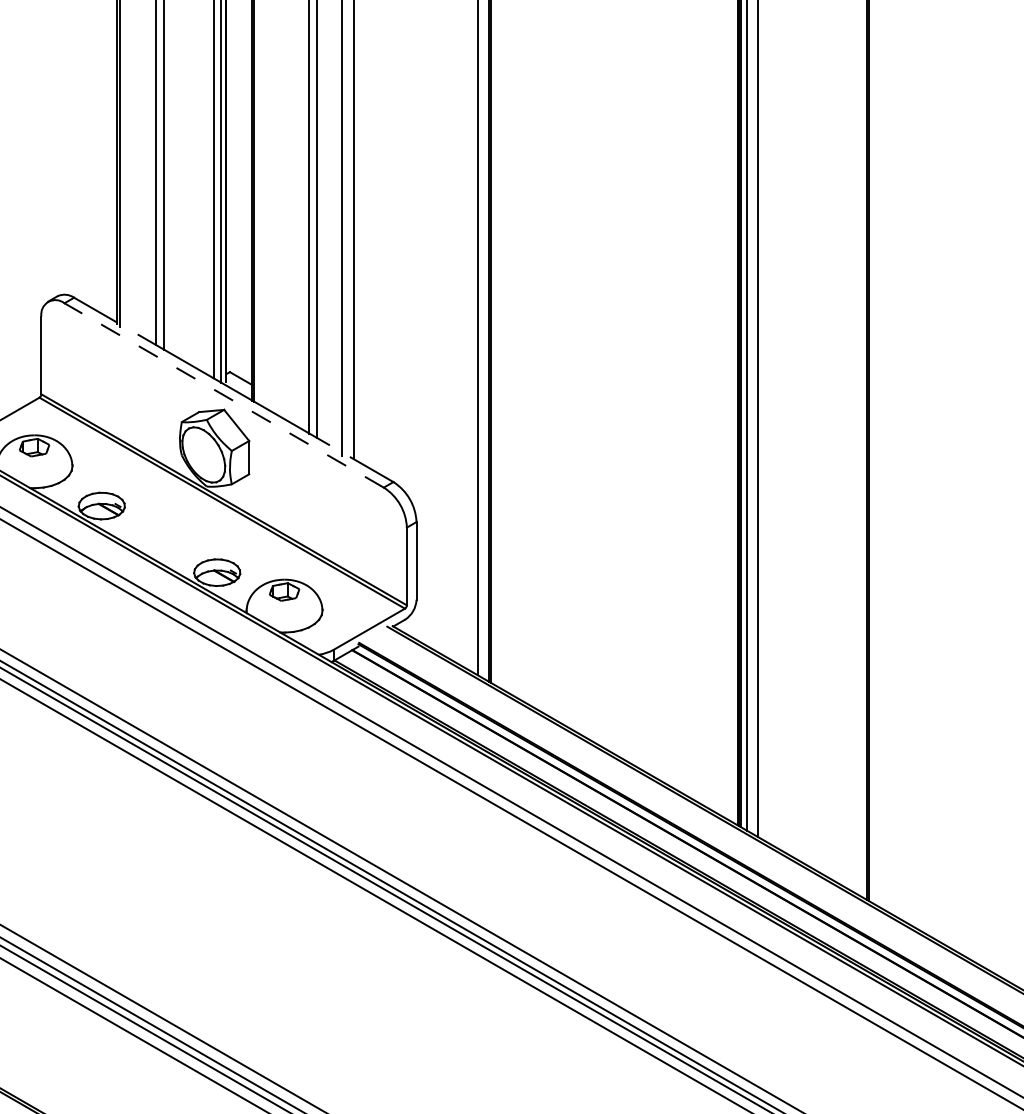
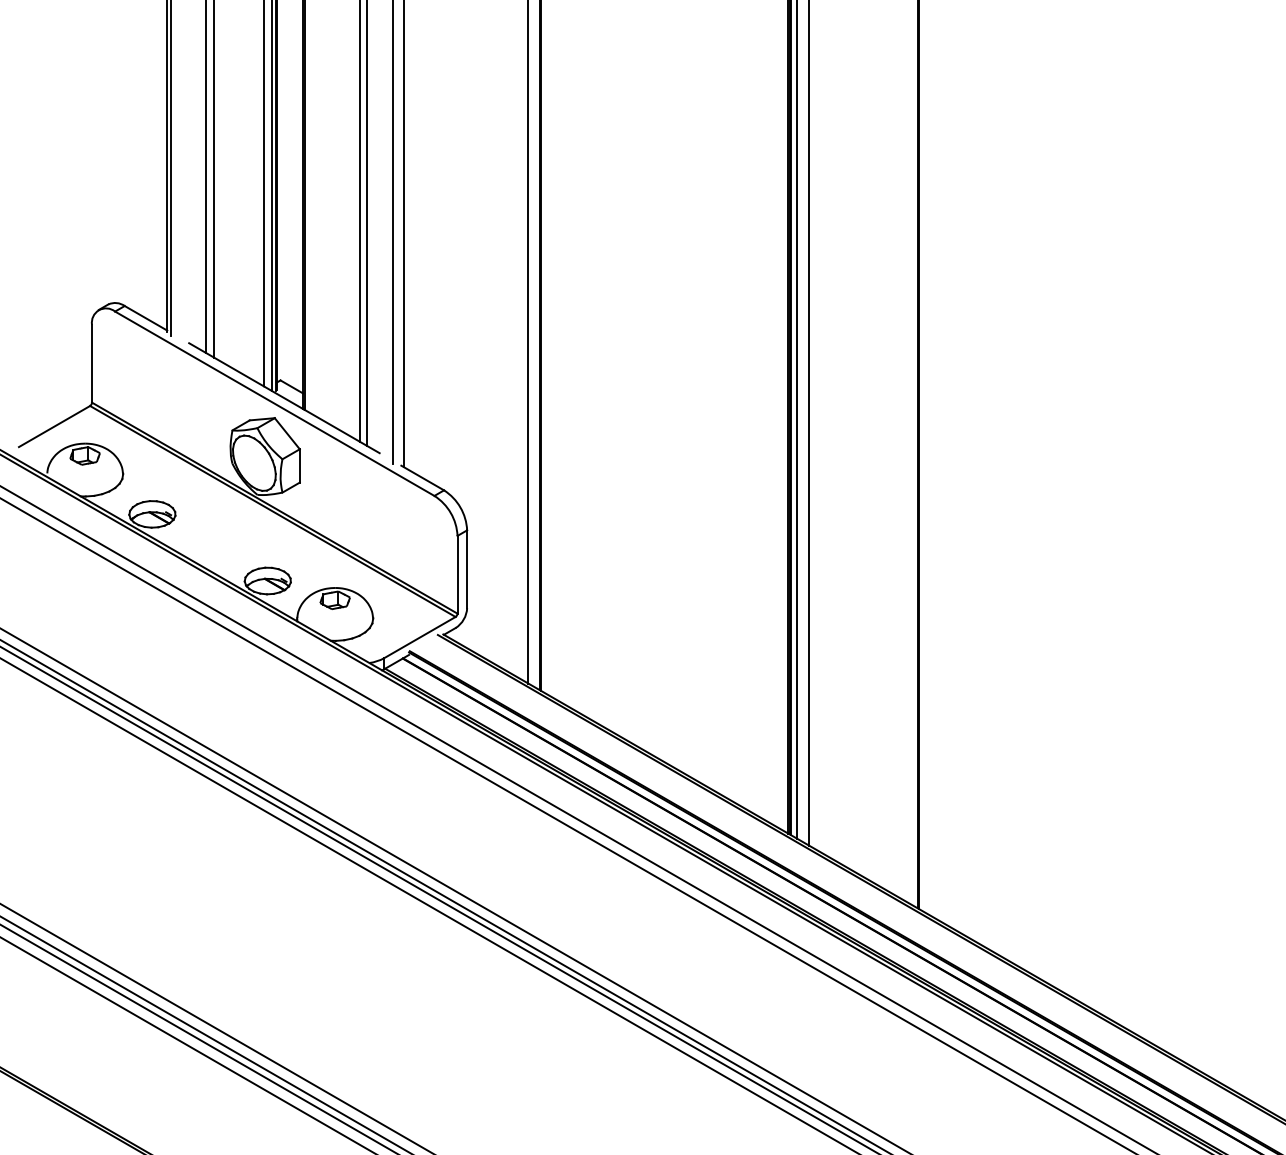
line: (223, 395) -> (274, 403), dashed -> solid

